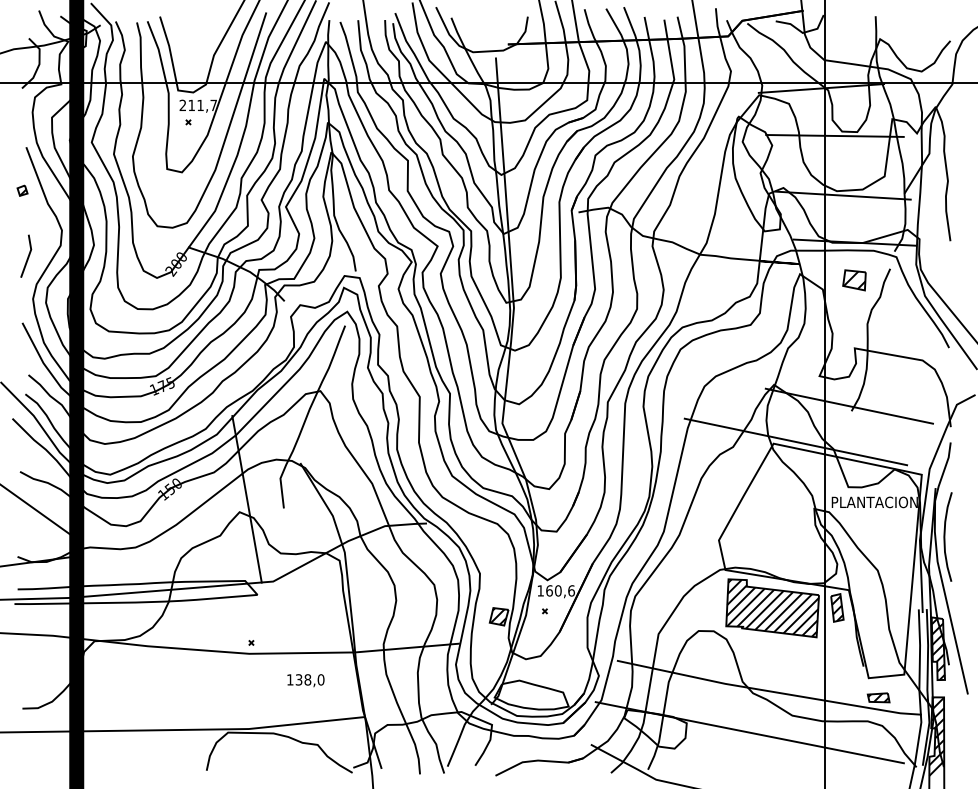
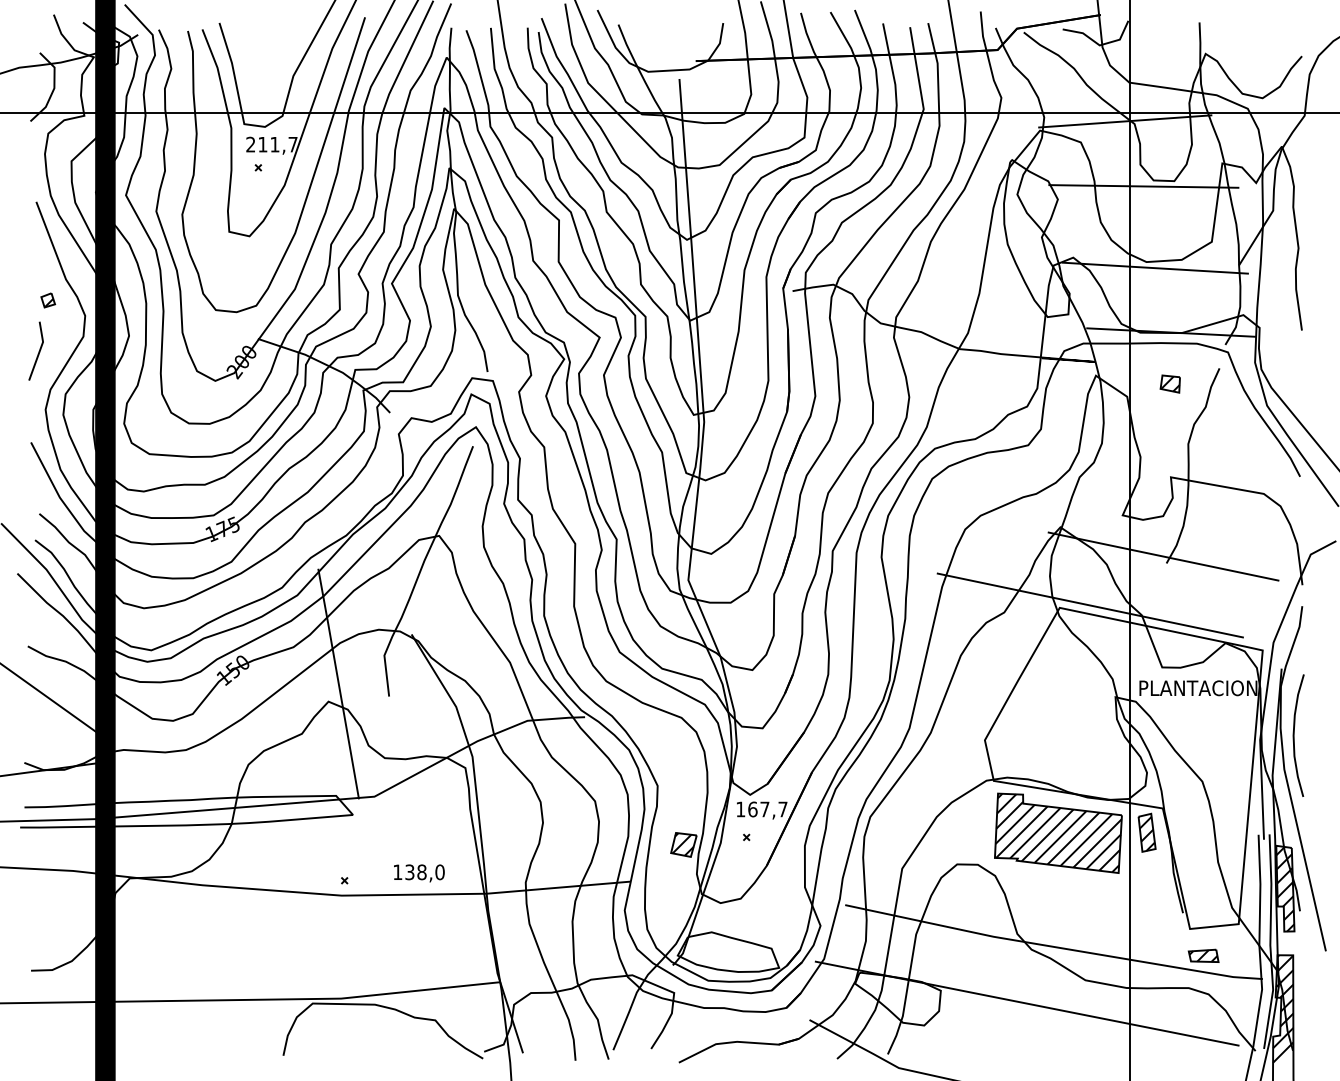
part: (22, 190) -> (48, 300), moved
part: (853, 279) -> (1169, 383), size x0.62
text: (564, 590) -> (773, 809), 160,6 -> 167,7
text: (306, 680) -> (419, 873), moved

